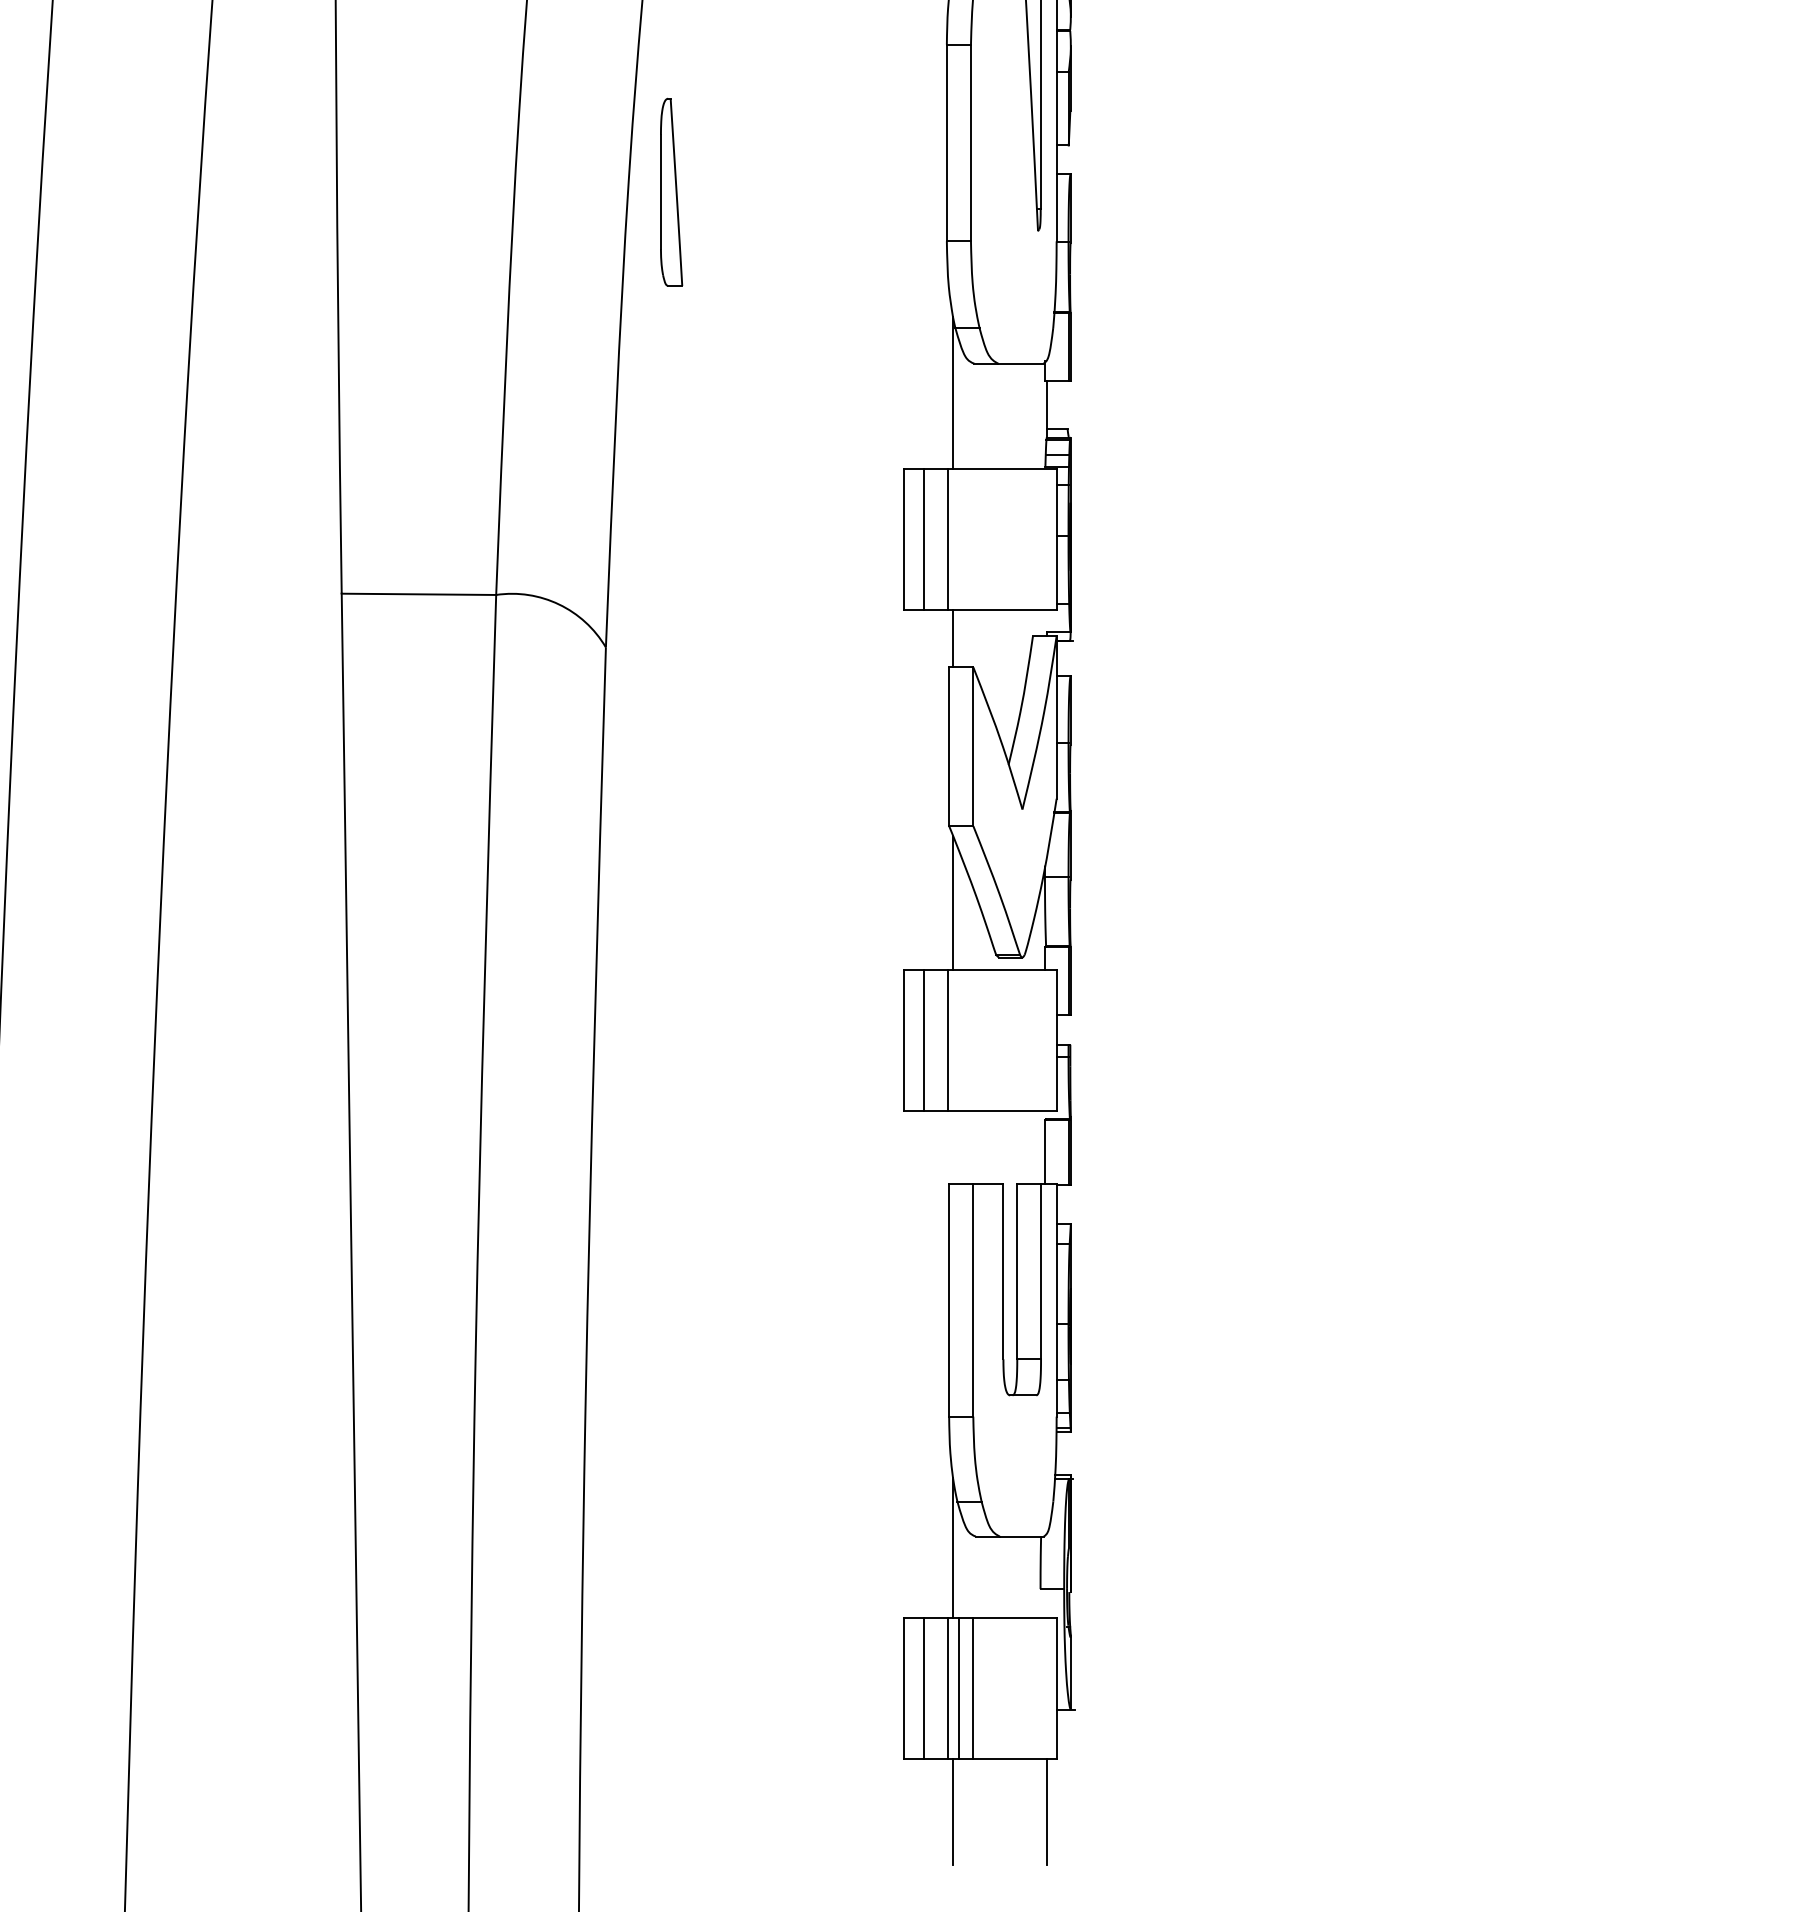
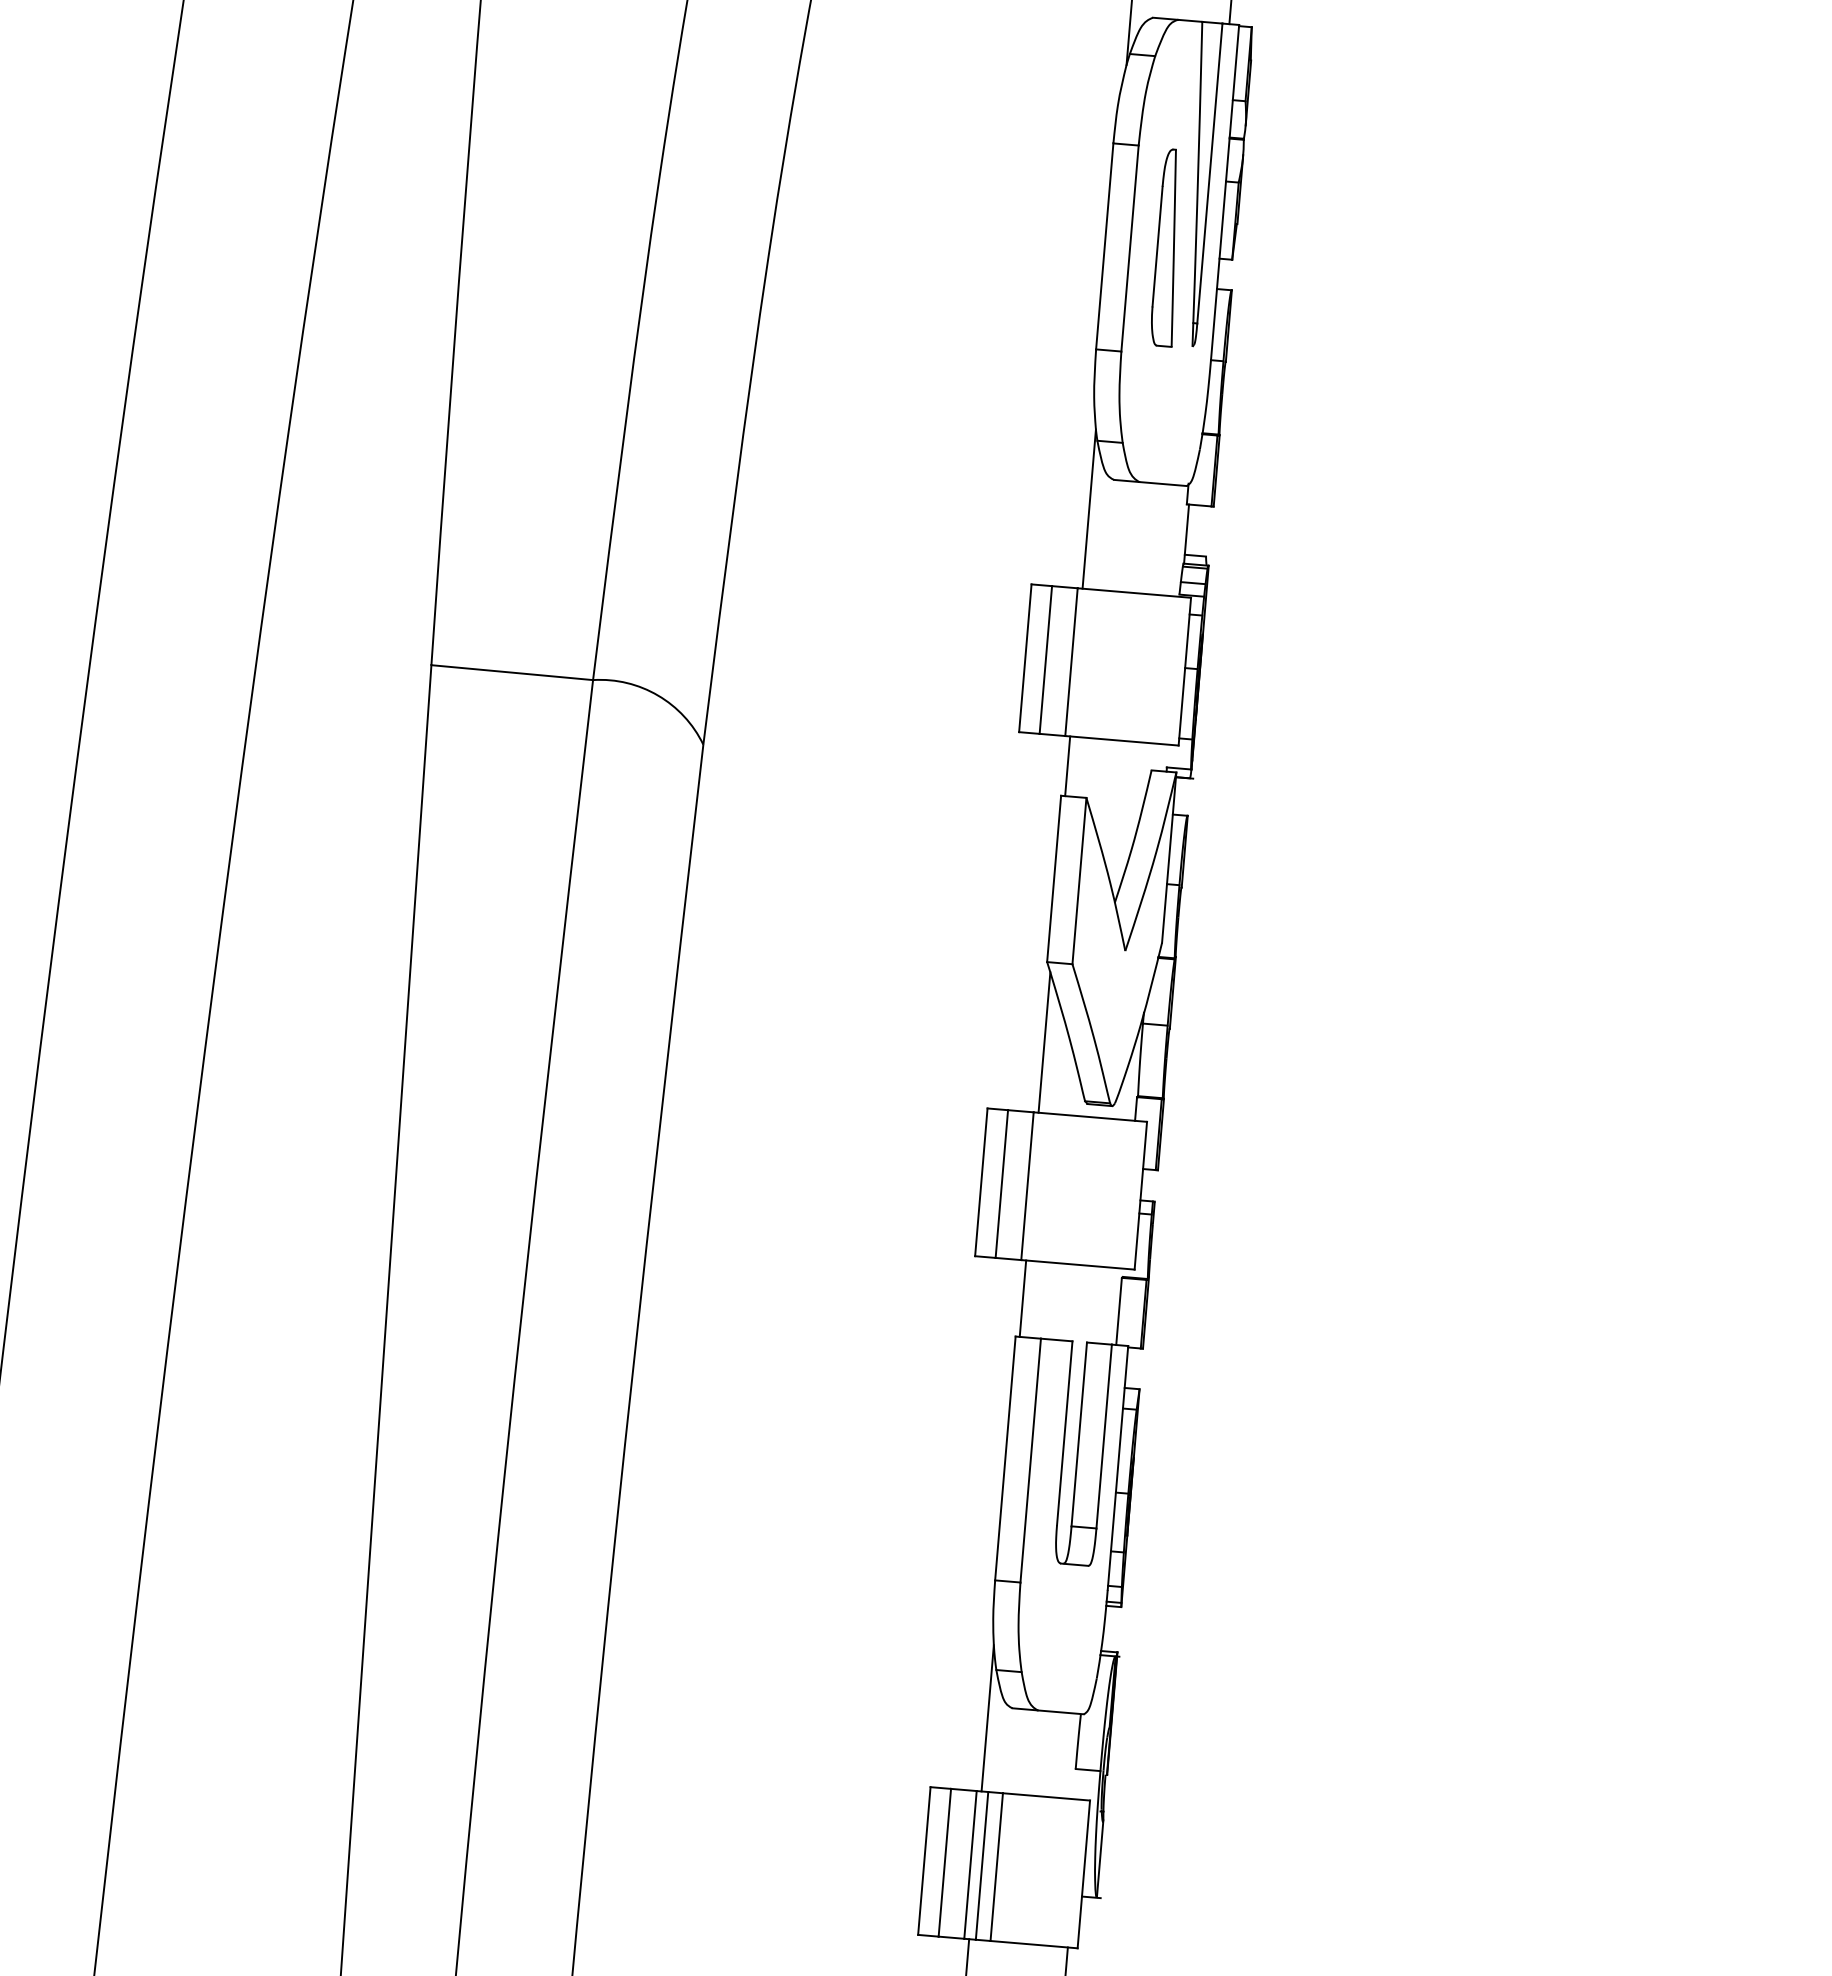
part: (671, 191) -> (1168, 247), moved
line: (953, 1146) -> (1023, 1297), added

